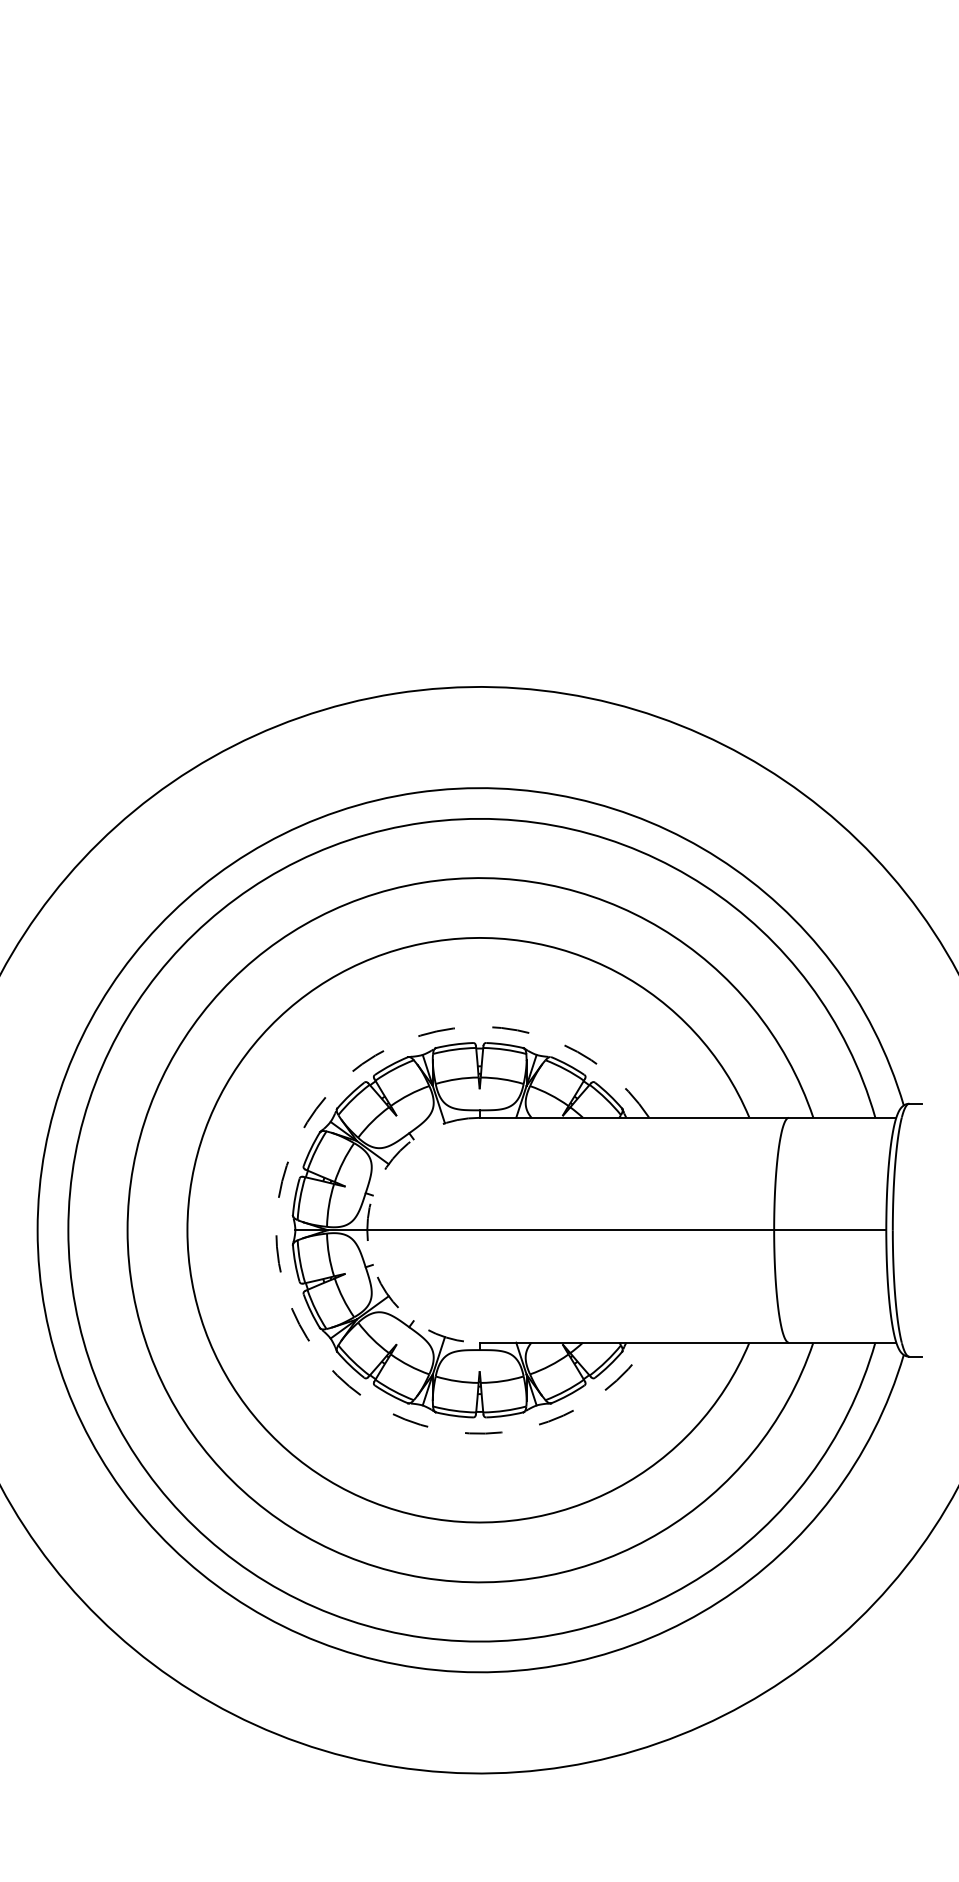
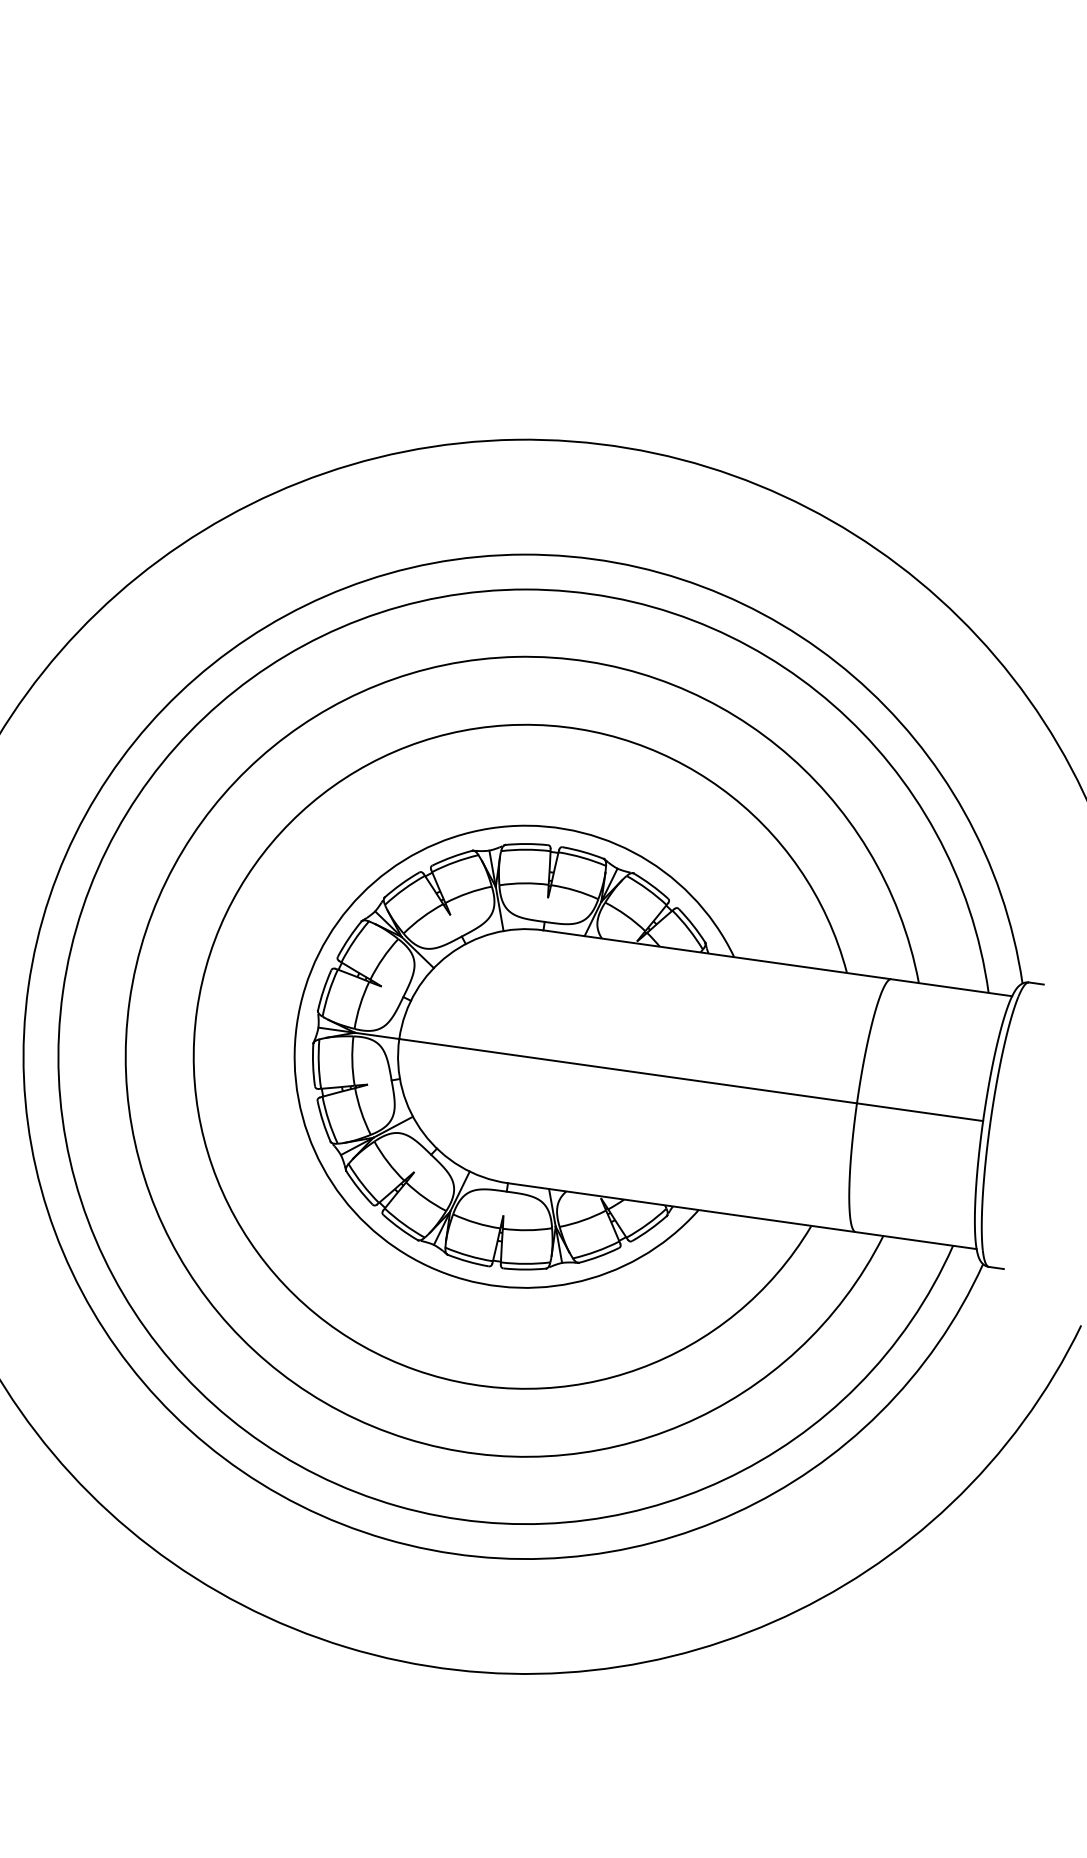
arc: (276, 1230) -> (297, 1024), dashed -> solid
arc: (367, 1230) -> (399, 1039), dashed -> solid

